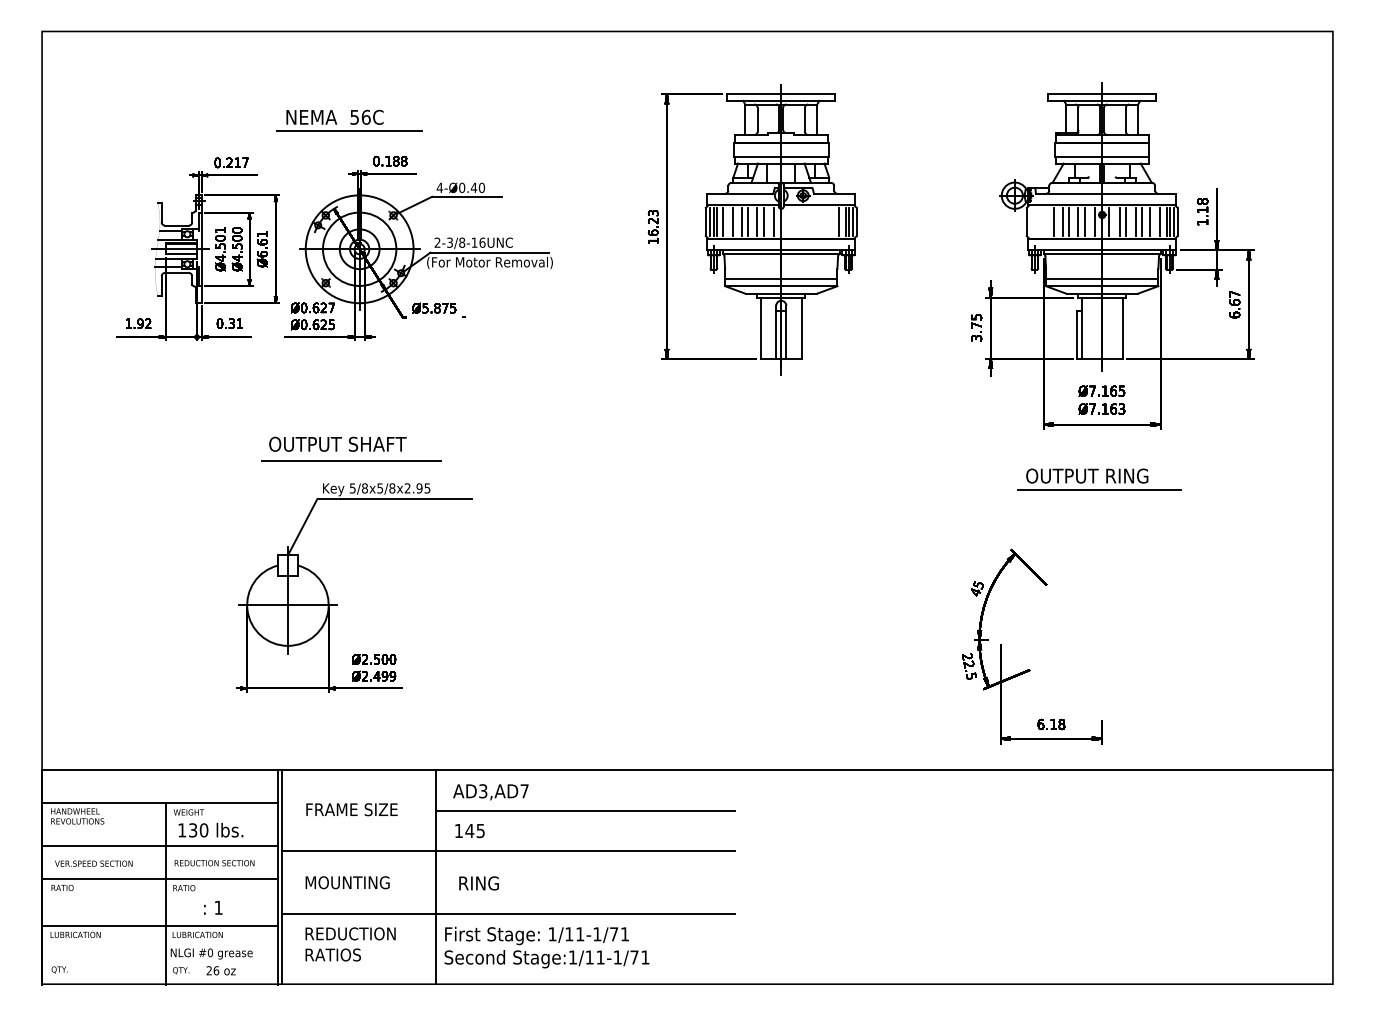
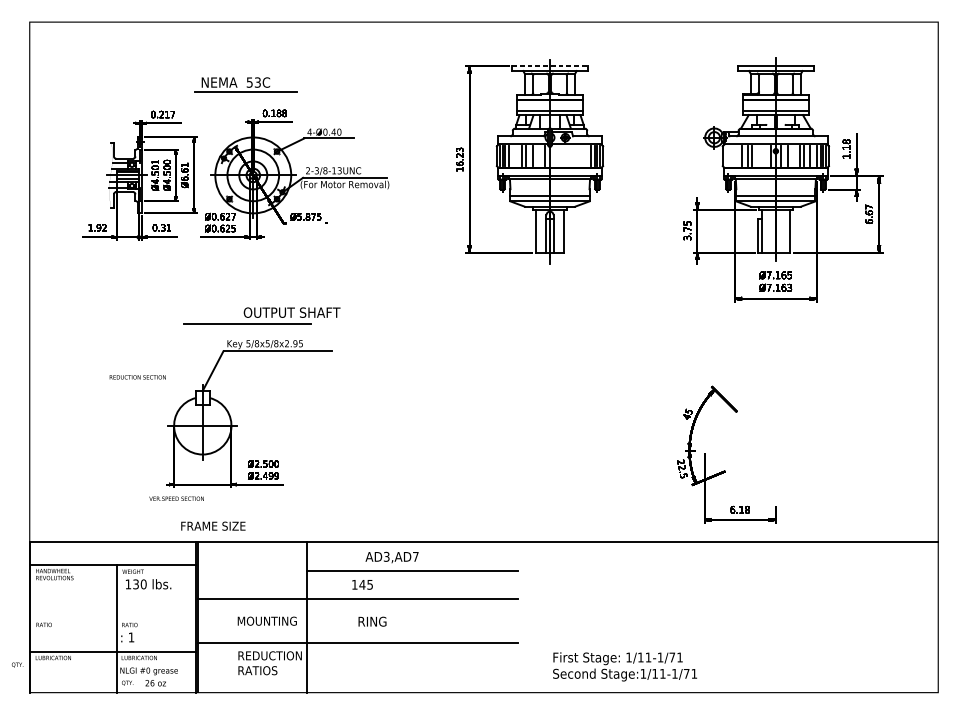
line: (781, 94) -> (550, 66), solid -> dashed
text: (365, 116) -> (257, 81), 56C -> 53C
line: (733, 221) -> (516, 155), removed
line: (763, 221) -> (537, 155), removed
line: (1078, 221) -> (759, 155), removed
line: (1084, 221) -> (763, 155), removed
line: (1126, 221) -> (792, 155), removed
text: (482, 242) -> (339, 170), 2-3/8-16UNC -> 2-3/8-13UNC
text: (337, 443) -> (291, 312), moved
part: (1099, 479) -> (773, 337), removed
text: (490, 792) -> (391, 557), moved
text: (351, 809) -> (213, 526), moved
text: (469, 831) -> (362, 585), moved
line: (160, 846) -> (113, 595), removed
text: (93, 863) -> (176, 498), moved
text: (214, 863) -> (137, 377), moved
line: (160, 878) -> (113, 618), removed
text: (347, 882) -> (267, 621), moved
text: (478, 883) -> (372, 621), moved
text: (213, 907) -> (127, 637), moved
text: (350, 944) -> (270, 663), moved
text: (546, 947) -> (624, 666), moved
text: (59, 969) -> (17, 664), moved

